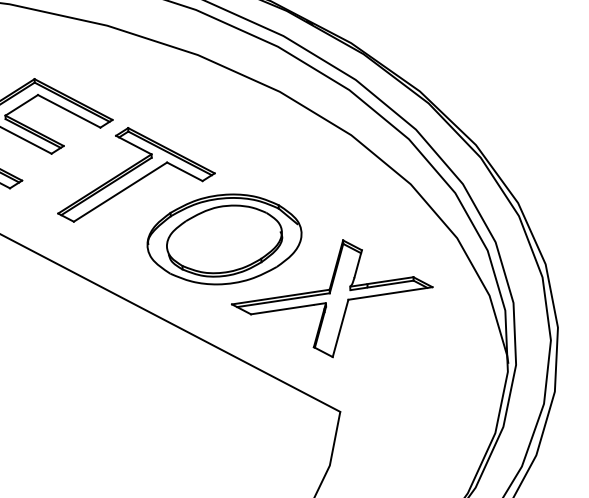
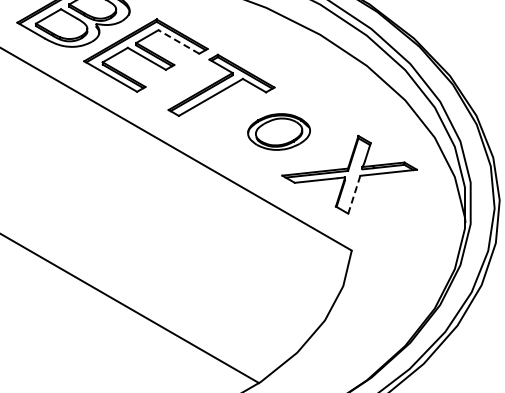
line: (68, 110) -> (178, 41), solid -> dashed
part: (223, 238) -> (278, 131), size x0.6
line: (340, 328) -> (354, 194), solid -> dashed

